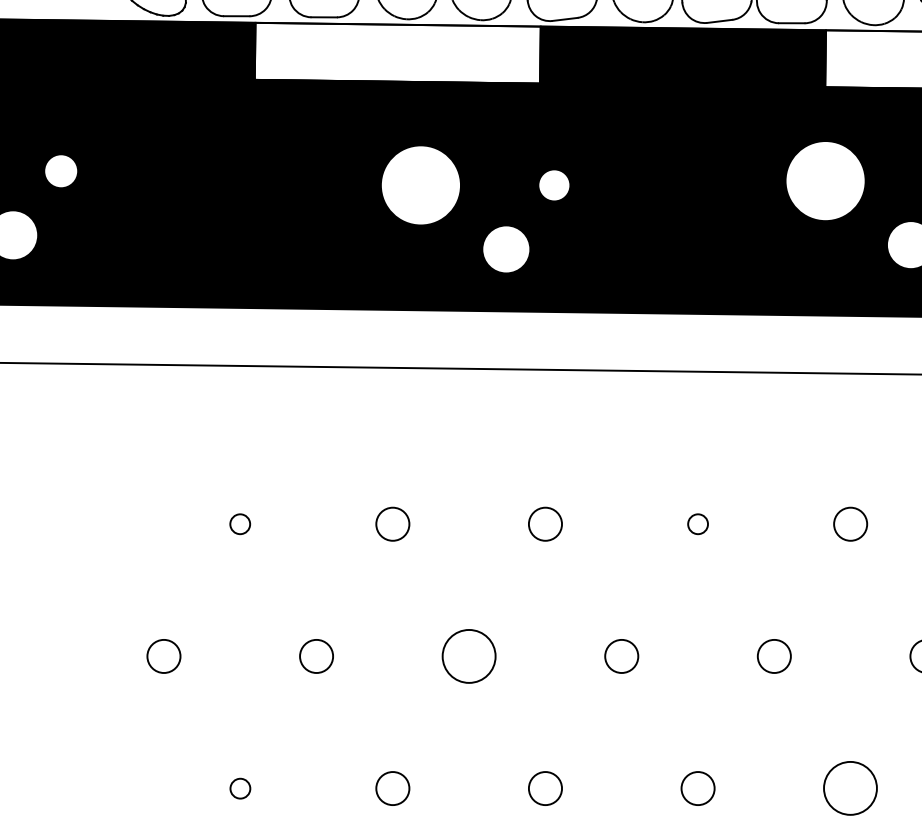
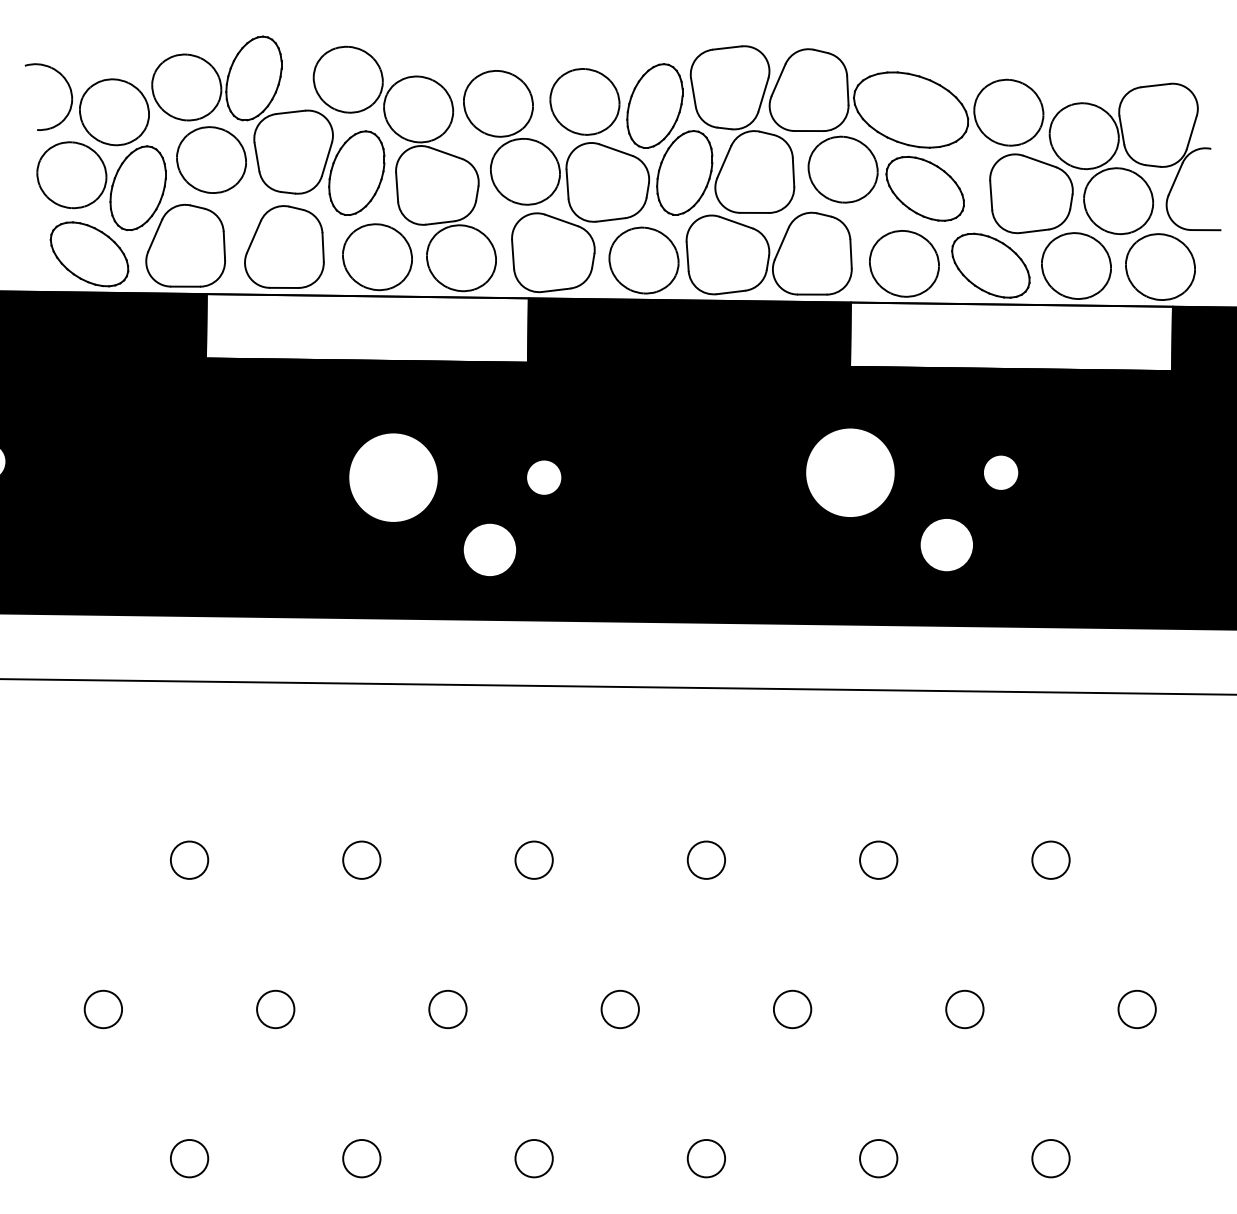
circle: (240, 523) -> (189, 859), size x1.67
circle: (698, 523) -> (706, 859), size x1.67
circle: (468, 656) -> (447, 1009), size x0.62
circle: (240, 788) -> (189, 1158), size x1.67
circle: (850, 788) -> (878, 1158), size x0.62

